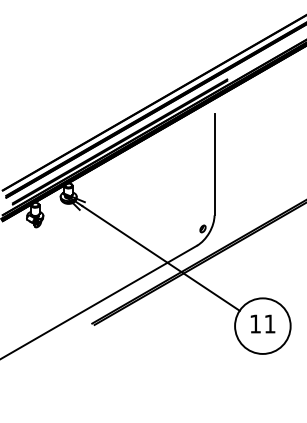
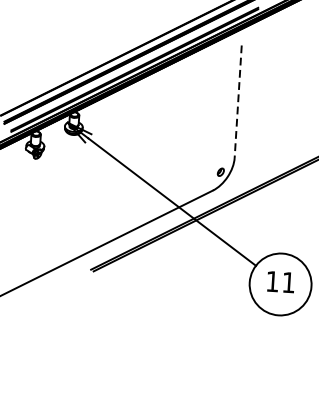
line: (214, 164) -> (238, 101), solid -> dashed

